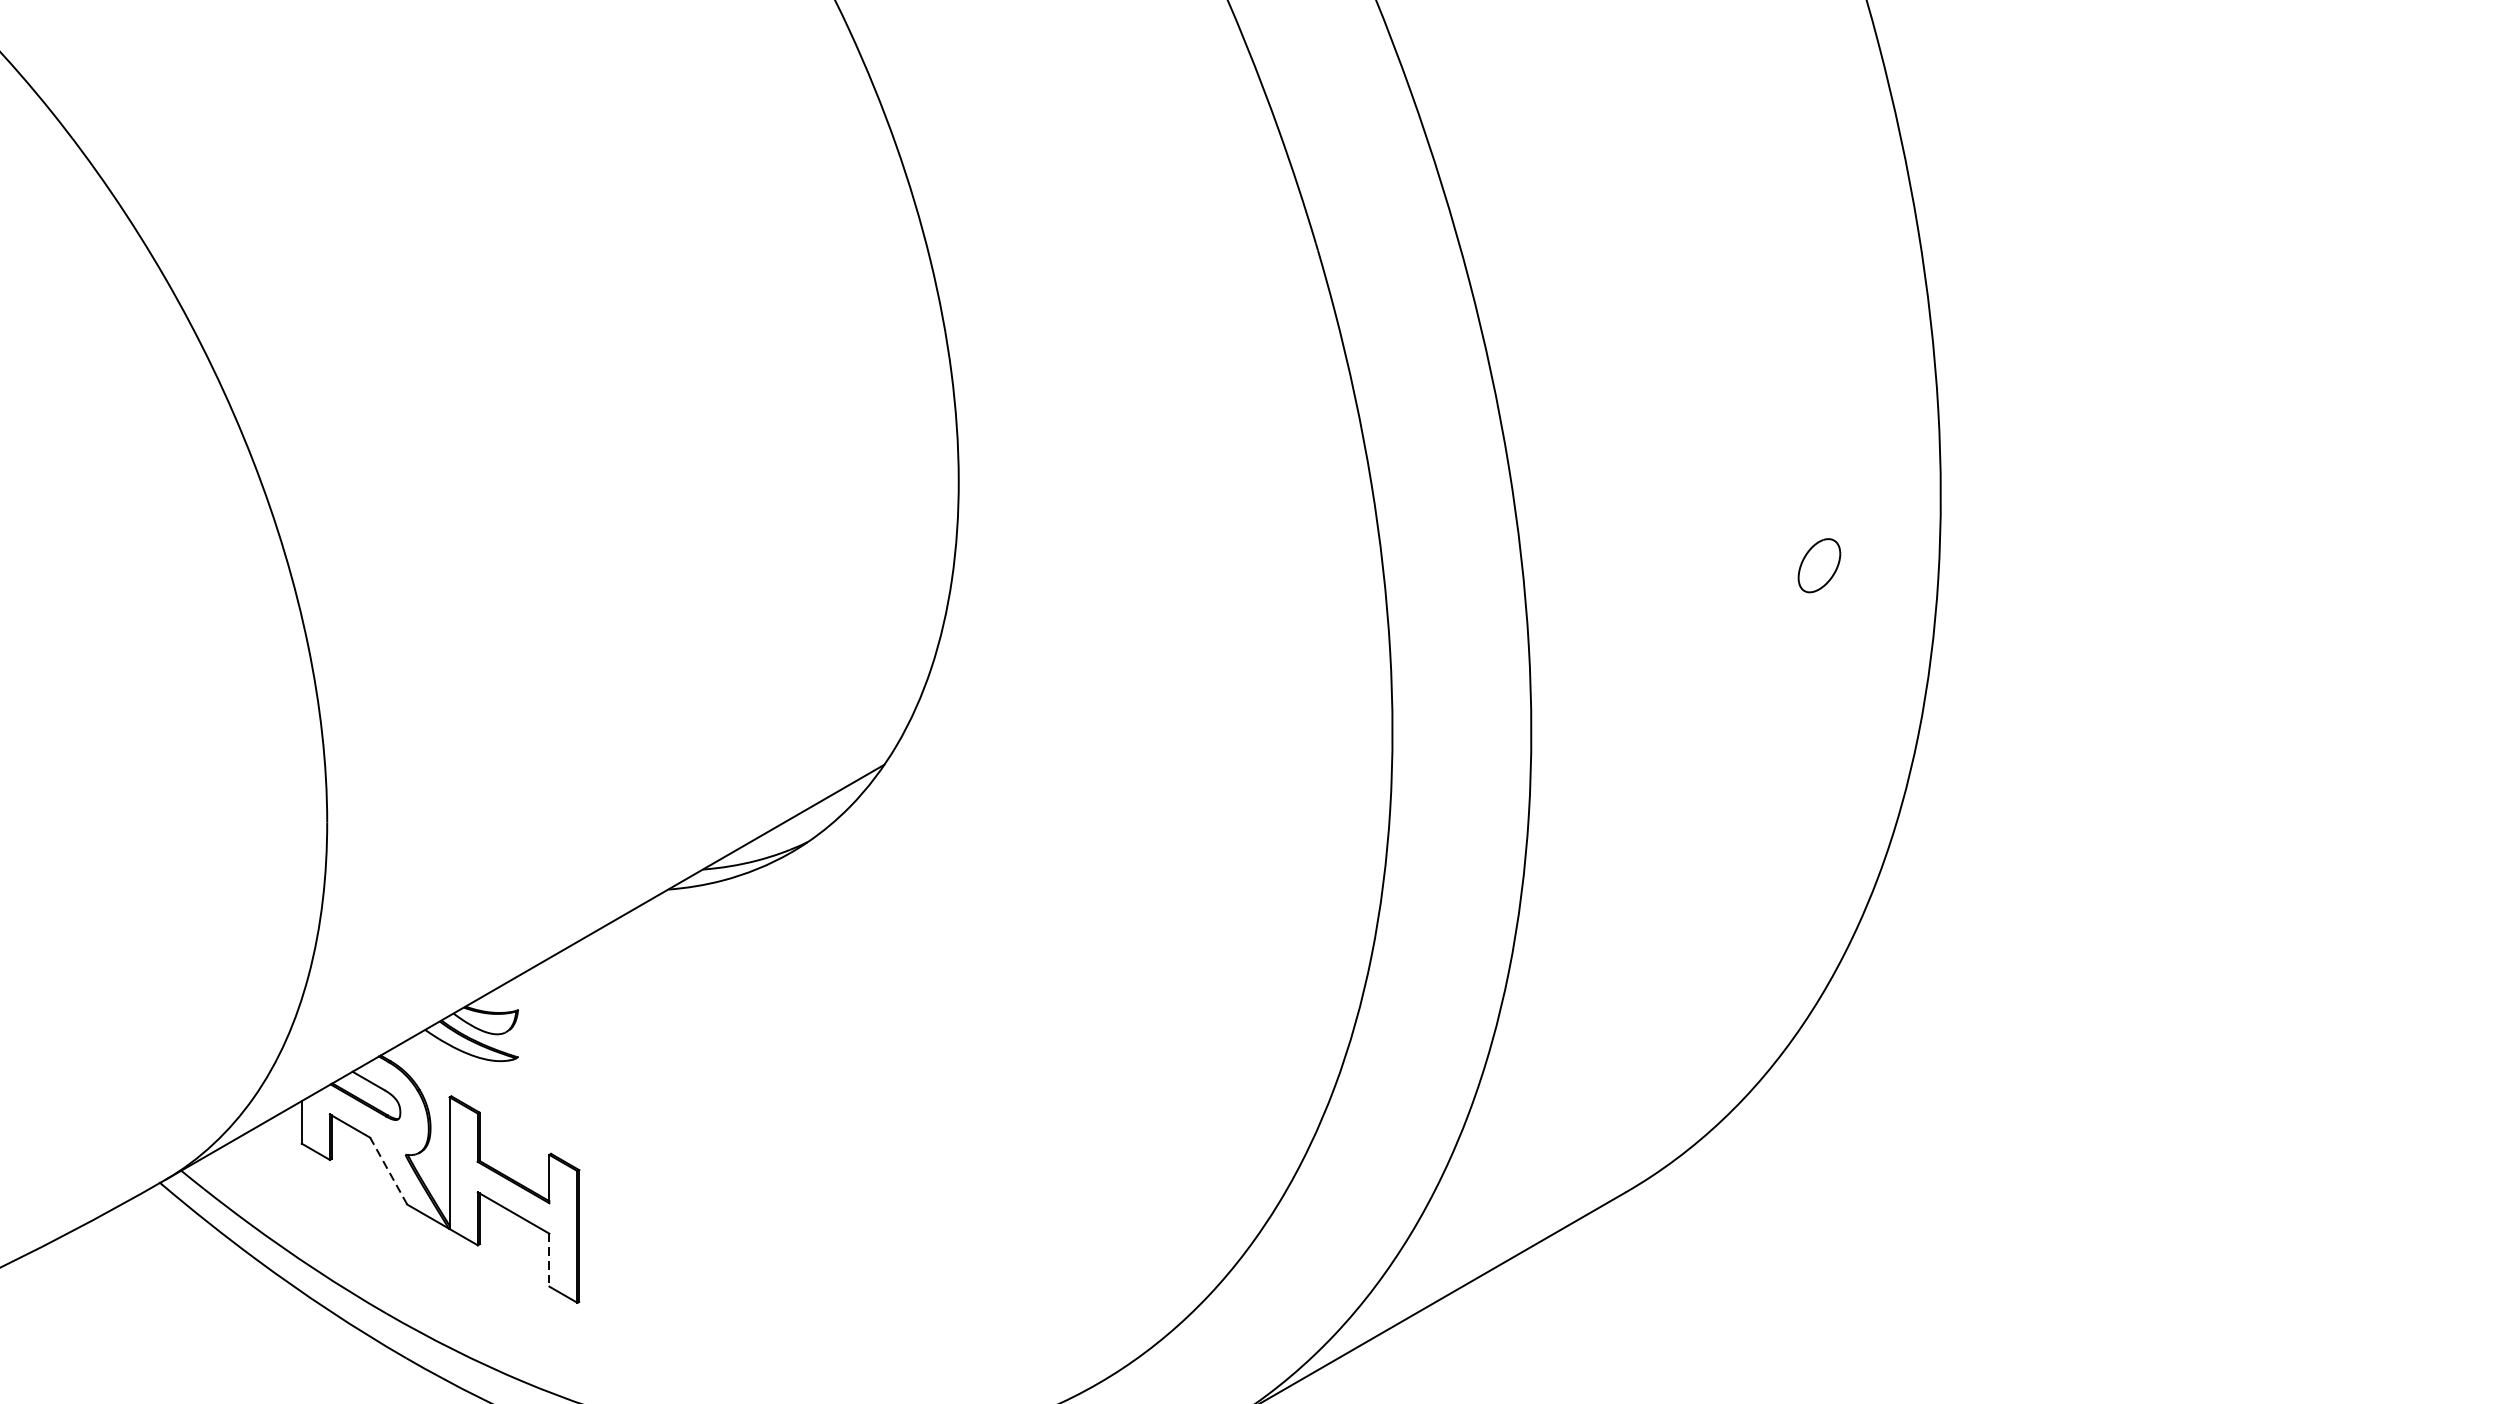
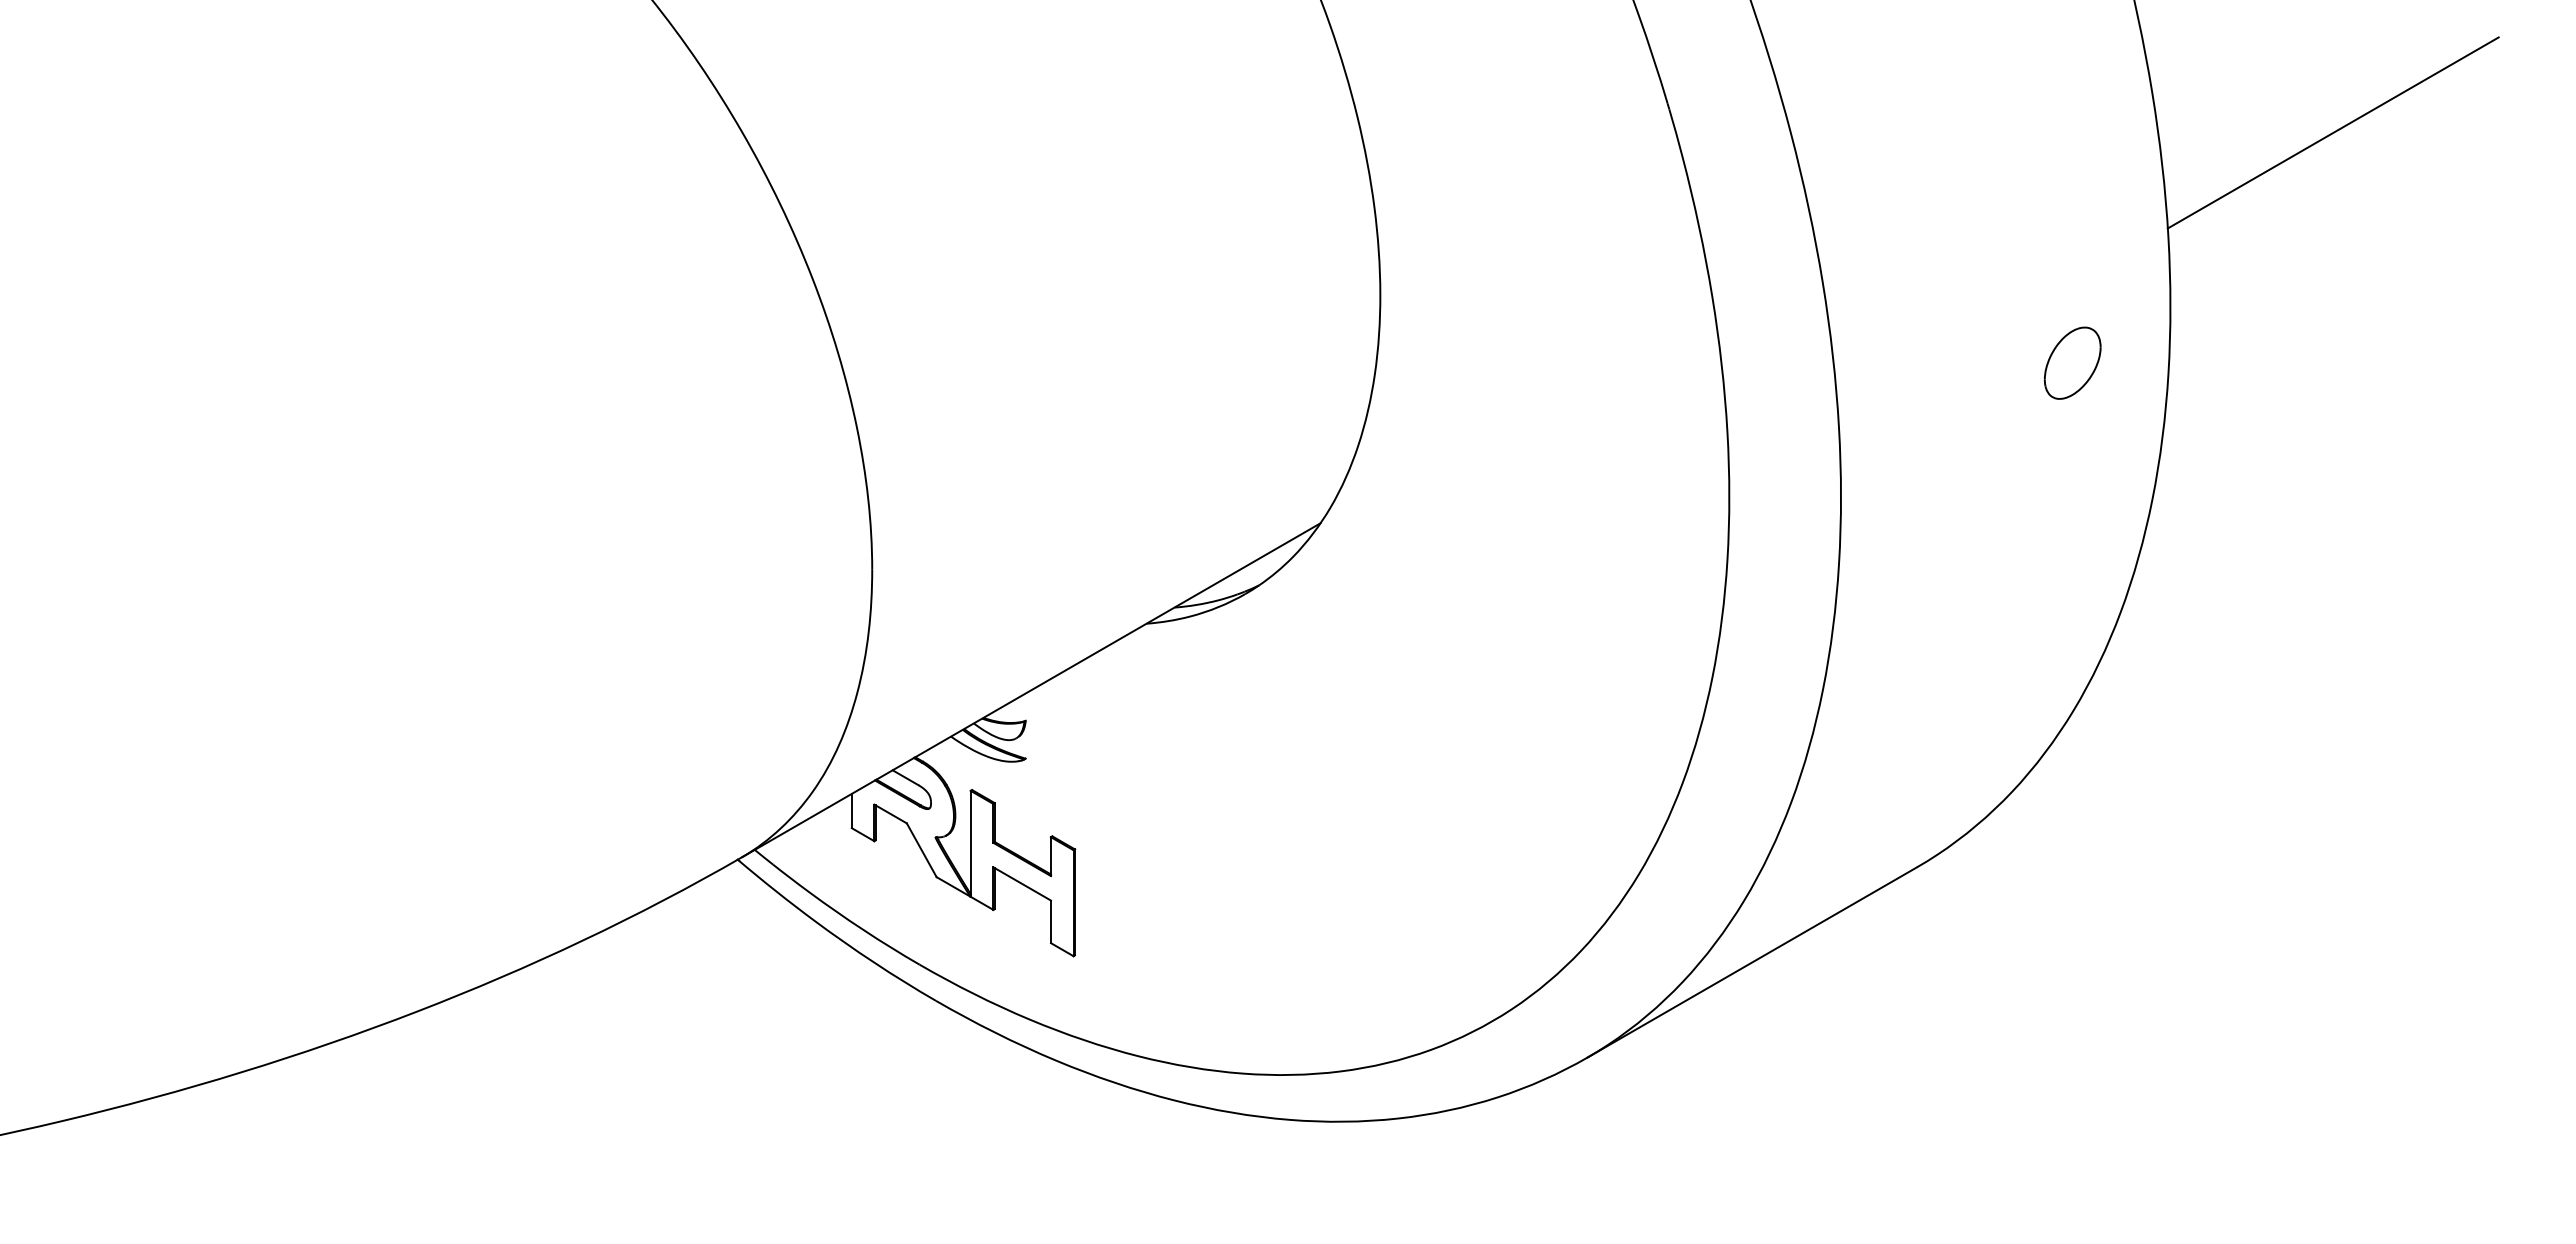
line: (2142, 279) -> (2332, 132), added
part: (1819, 564) -> (2072, 362), size x1.67
line: (388, 1171) -> (921, 850), dashed -> solid
line: (550, 1260) -> (1051, 922), dashed -> solid

